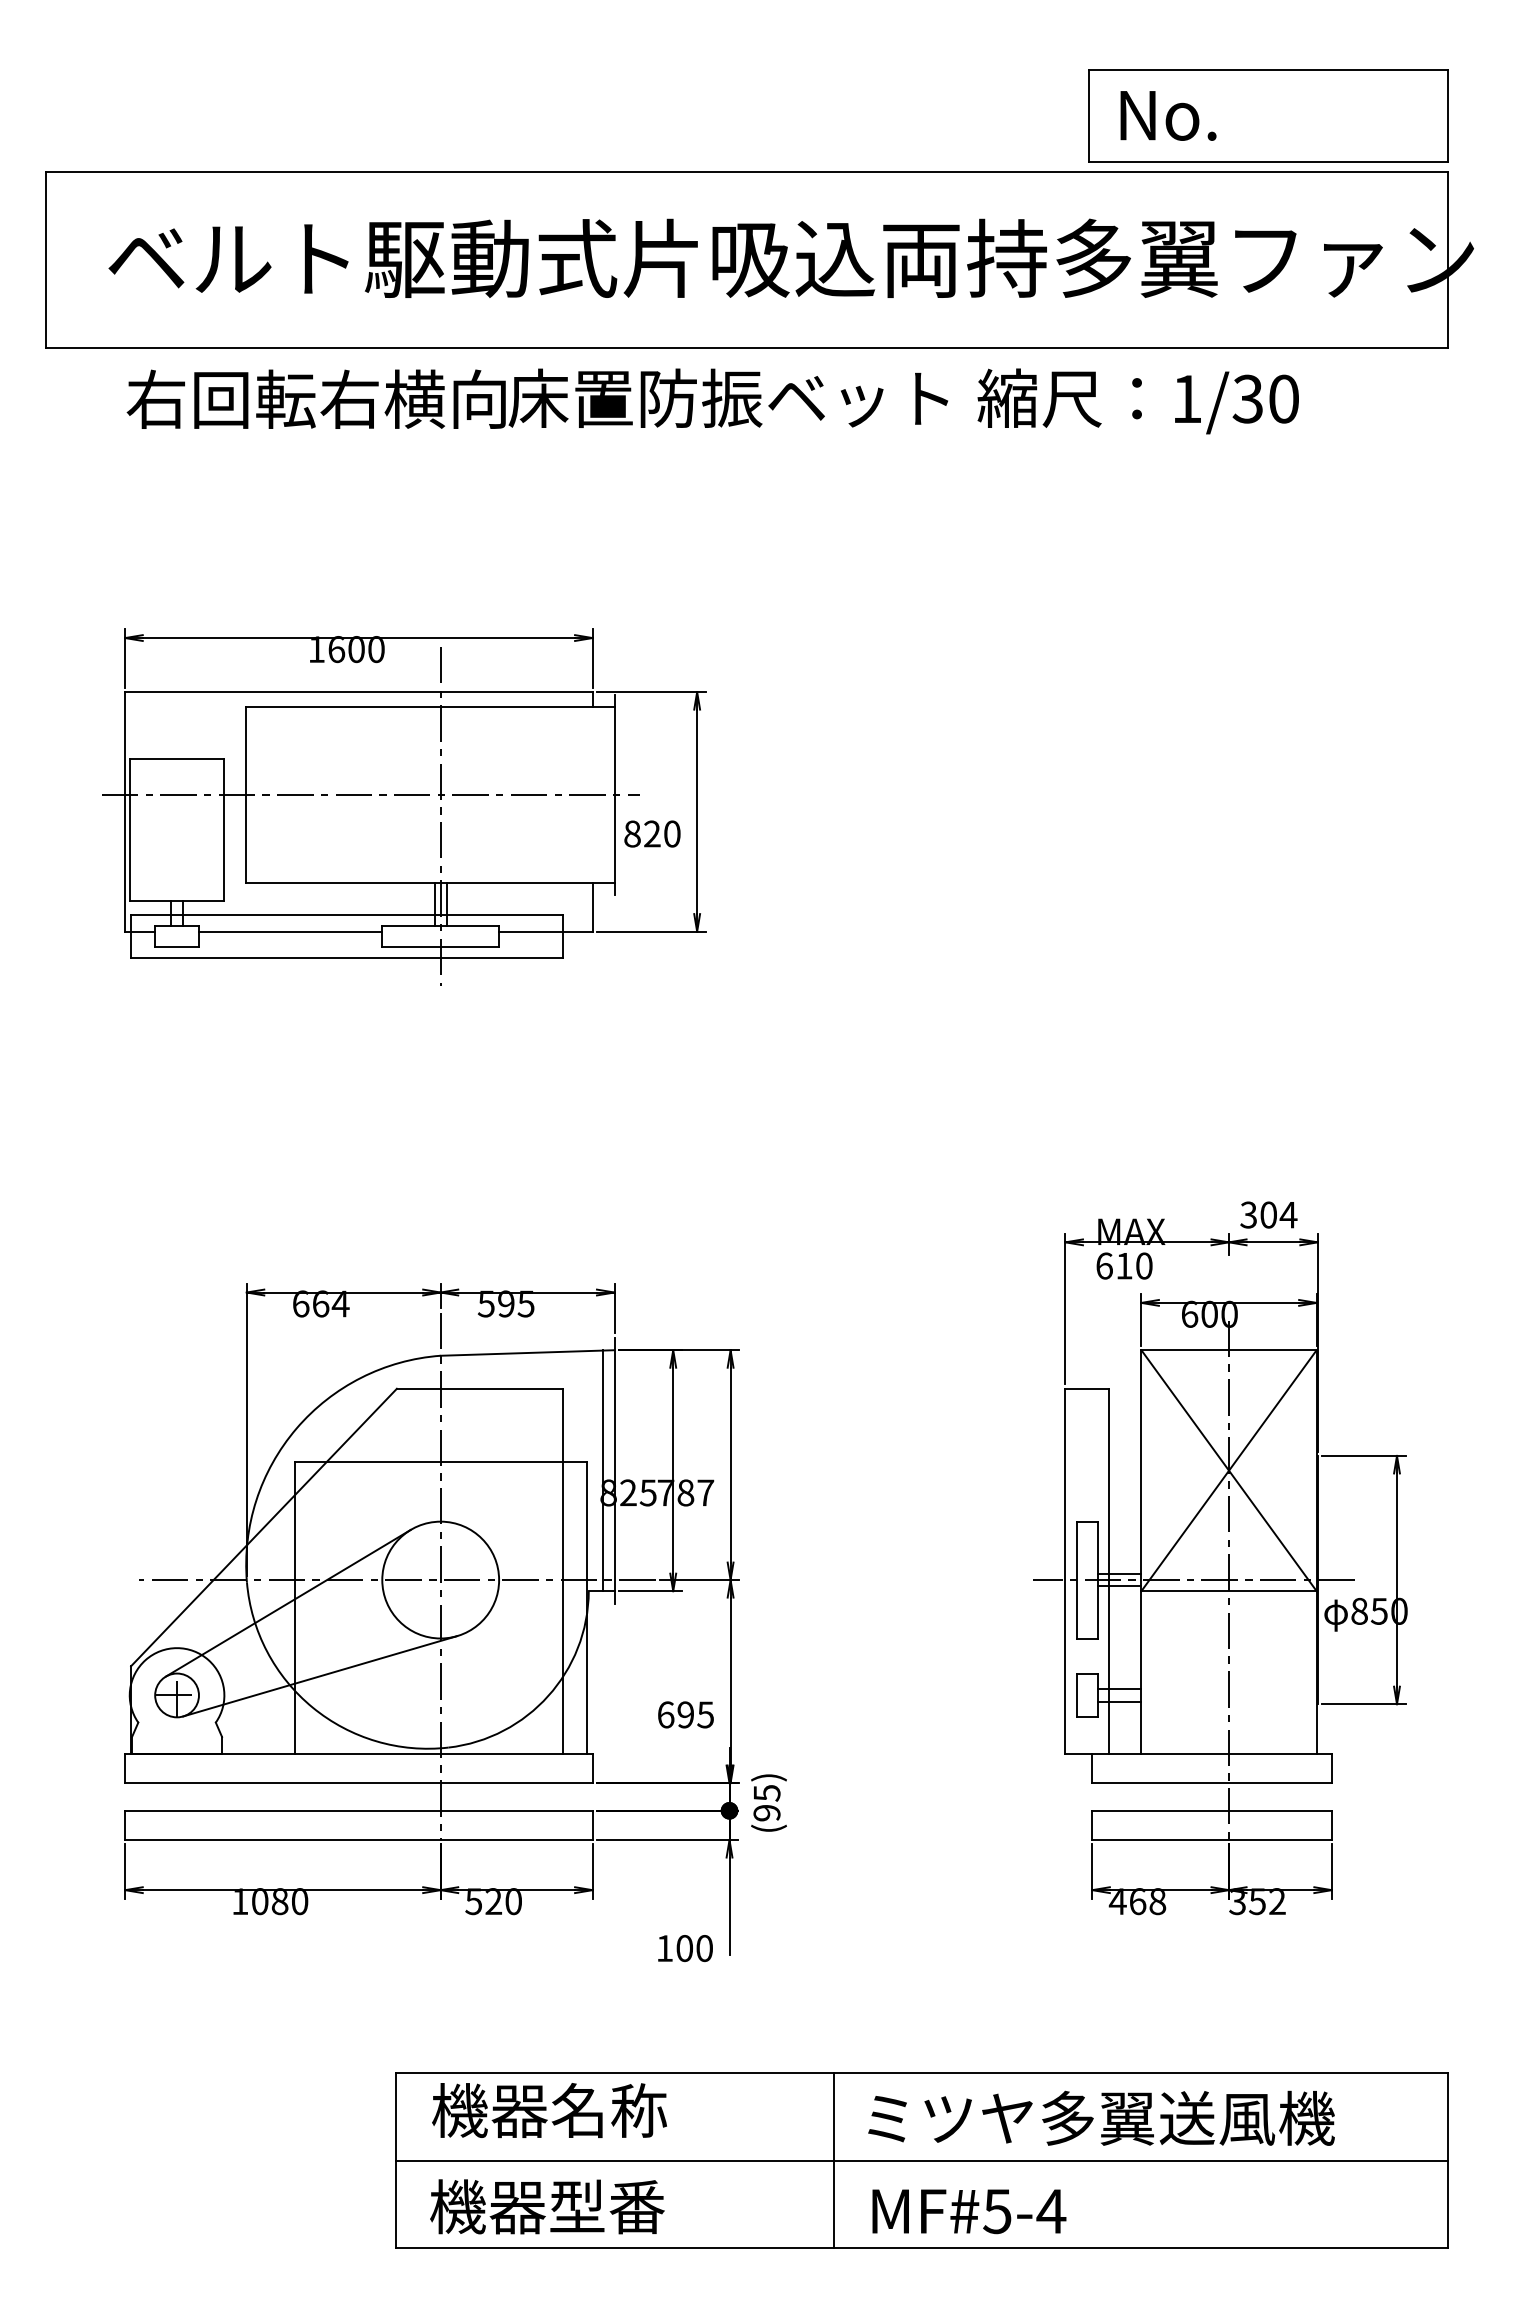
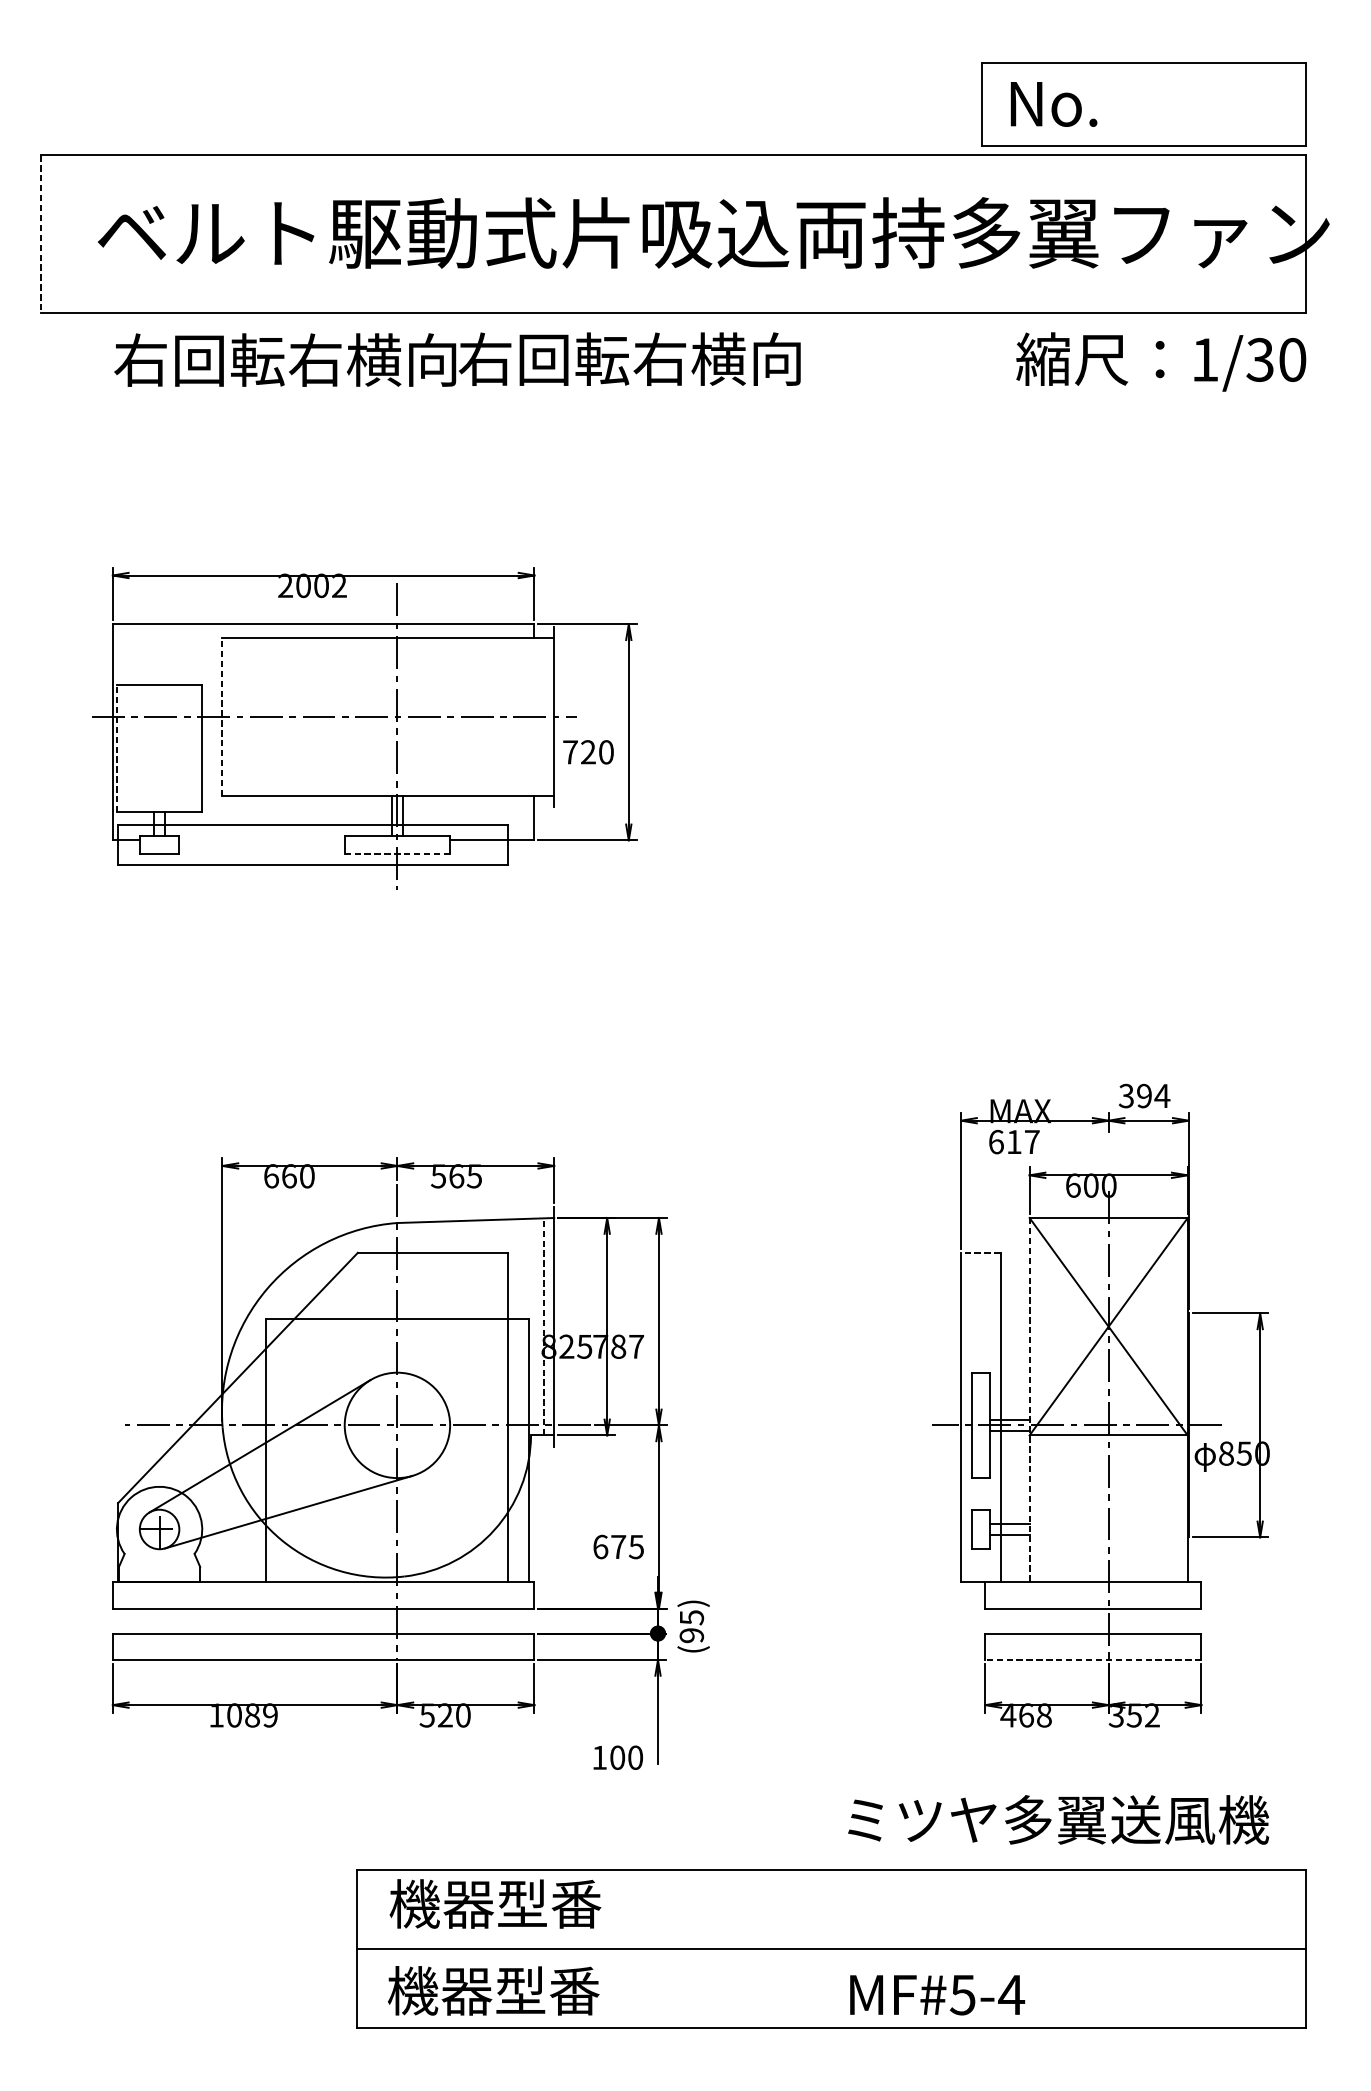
line: (45, 259) -> (40, 233), solid -> dashed
text: (728, 397) -> (657, 358), 床置防振ベット -> 右回転右横向
text: (1137, 401) -> (1160, 362), moved
text: (346, 649) -> (312, 585), 1600 -> 2002
line: (246, 794) -> (222, 716), solid -> dashed
line: (129, 829) -> (116, 748), solid -> dashed
text: (632, 833) -> (570, 751), 820 -> 720
line: (290, 931) -> (261, 840), removed
line: (440, 946) -> (397, 853), solid -> dashed
text: (1268, 1214) -> (1144, 1095), 304 -> 394
text: (1144, 1265) -> (1032, 1141), 610 -> 617
text: (340, 1303) -> (307, 1175), 664 -> 660
text: (506, 1303) -> (456, 1175), 595 -> 565
line: (1087, 1388) -> (980, 1252), solid -> dashed
line: (602, 1470) -> (543, 1326), solid -> dashed
line: (1141, 1552) -> (1029, 1400), solid -> dashed
text: (685, 1714) -> (618, 1546), 695 -> 675
line: (1212, 1840) -> (1093, 1660), solid -> dashed
text: (299, 1901) -> (270, 1715), 1080 -> 1089
text: (609, 2110) -> (549, 1903), 機器名称 -> 機器型番
text: (1101, 2117) -> (1058, 1819), moved
line: (834, 2160) -> (752, 1949), removed
text: (969, 2211) -> (937, 1995), moved

